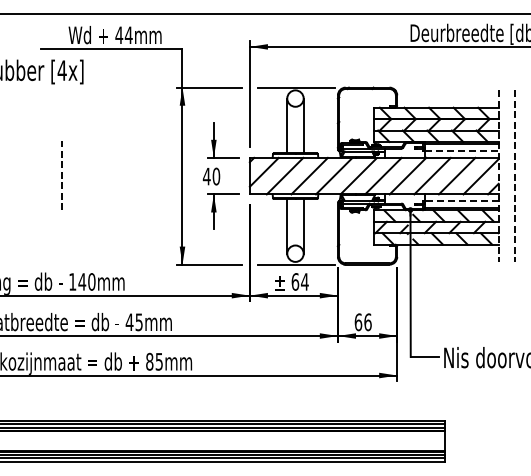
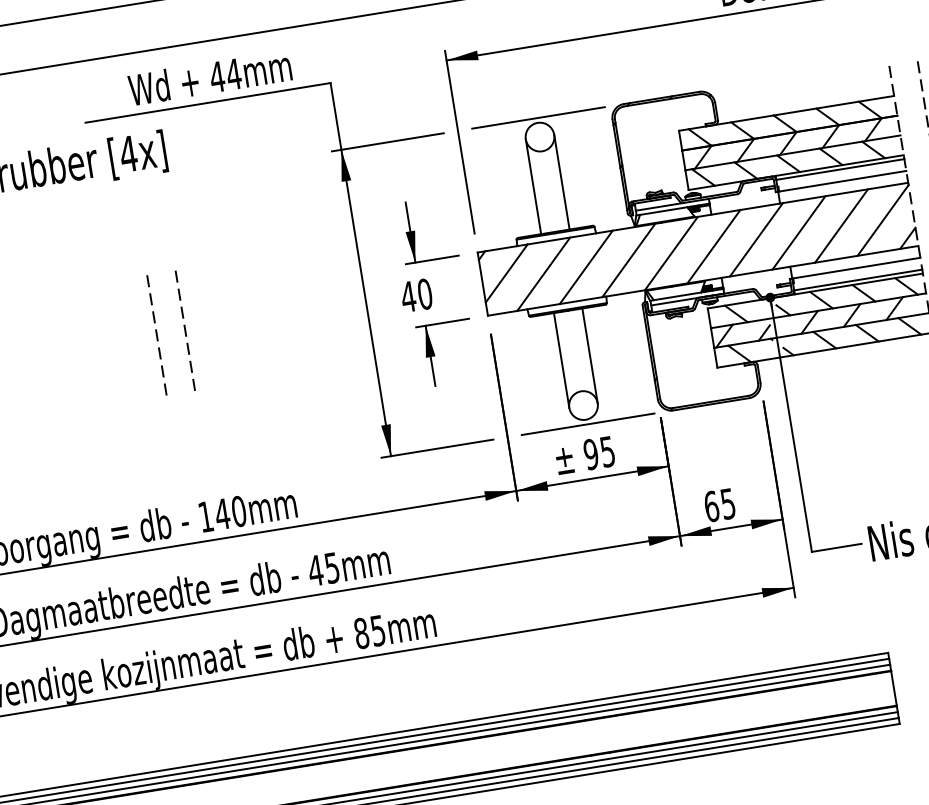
line: (461, 151) -> (842, 182), dashed -> solid
line: (77, 175) -> (184, 331), added
line: (461, 201) -> (856, 268), dashed -> solid
text: (299, 281) -> (598, 452), 64 -> 95
text: (367, 322) -> (727, 504), 66 -> 65

